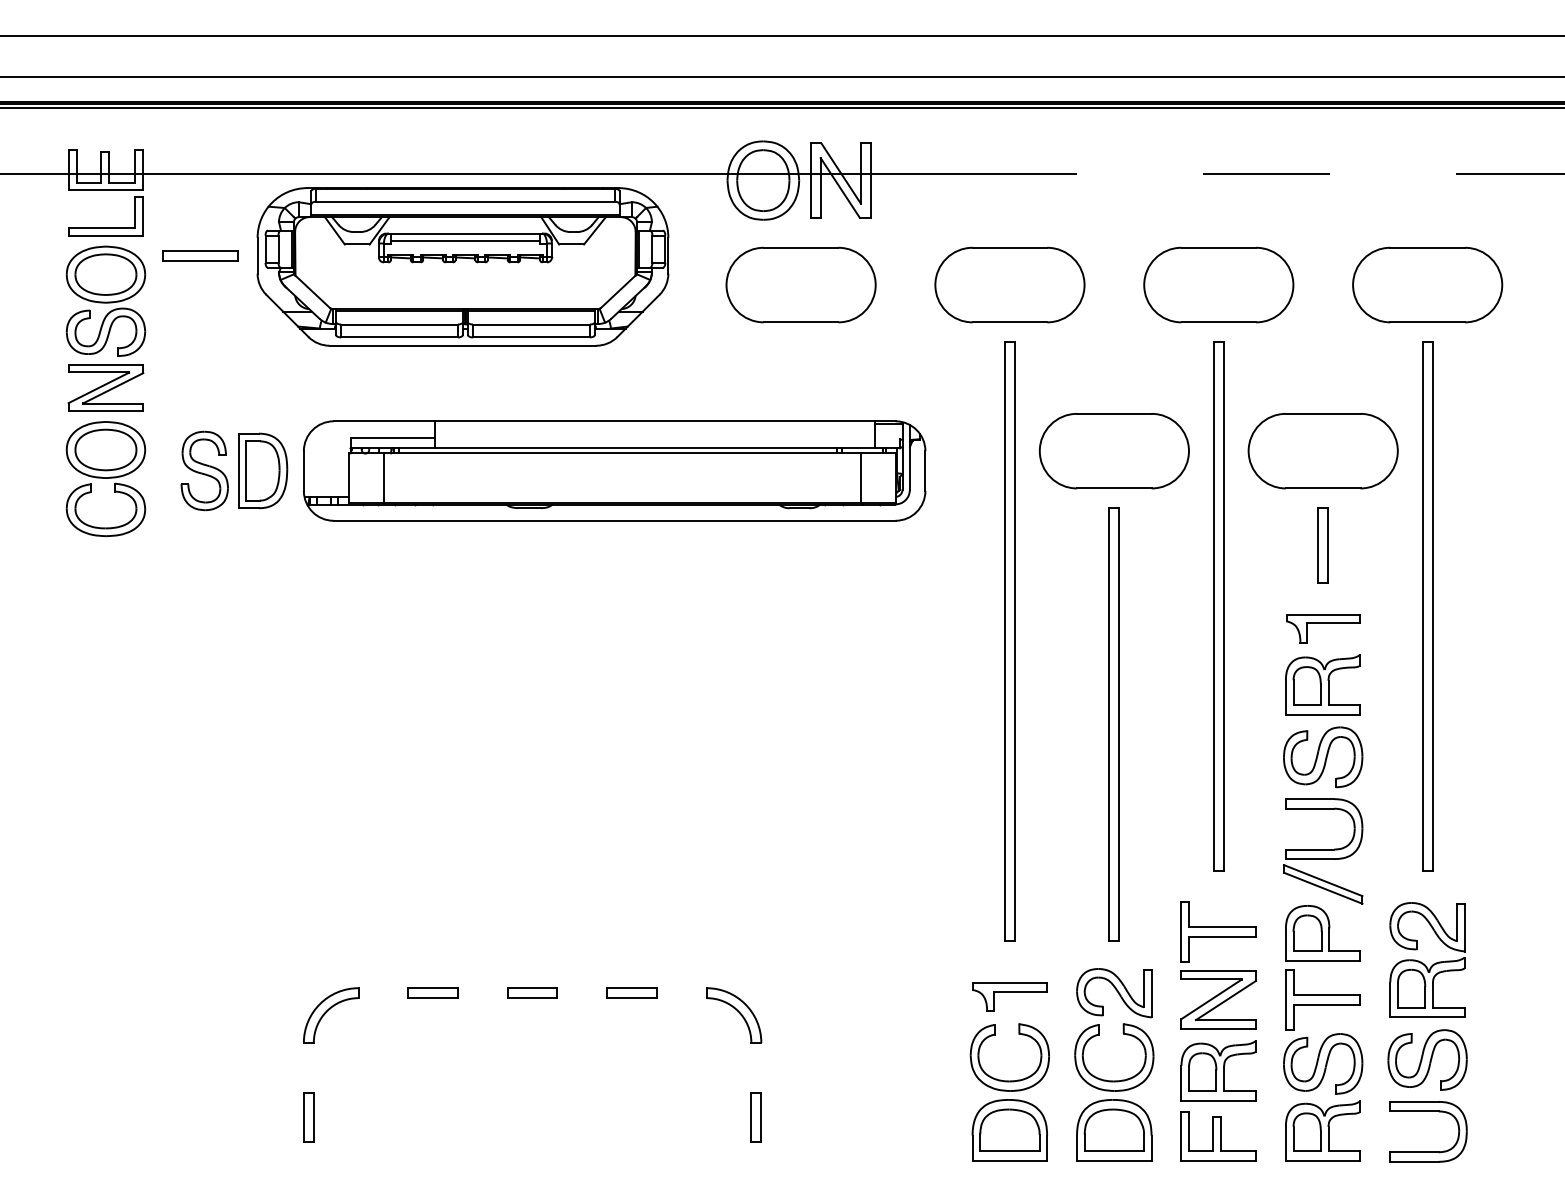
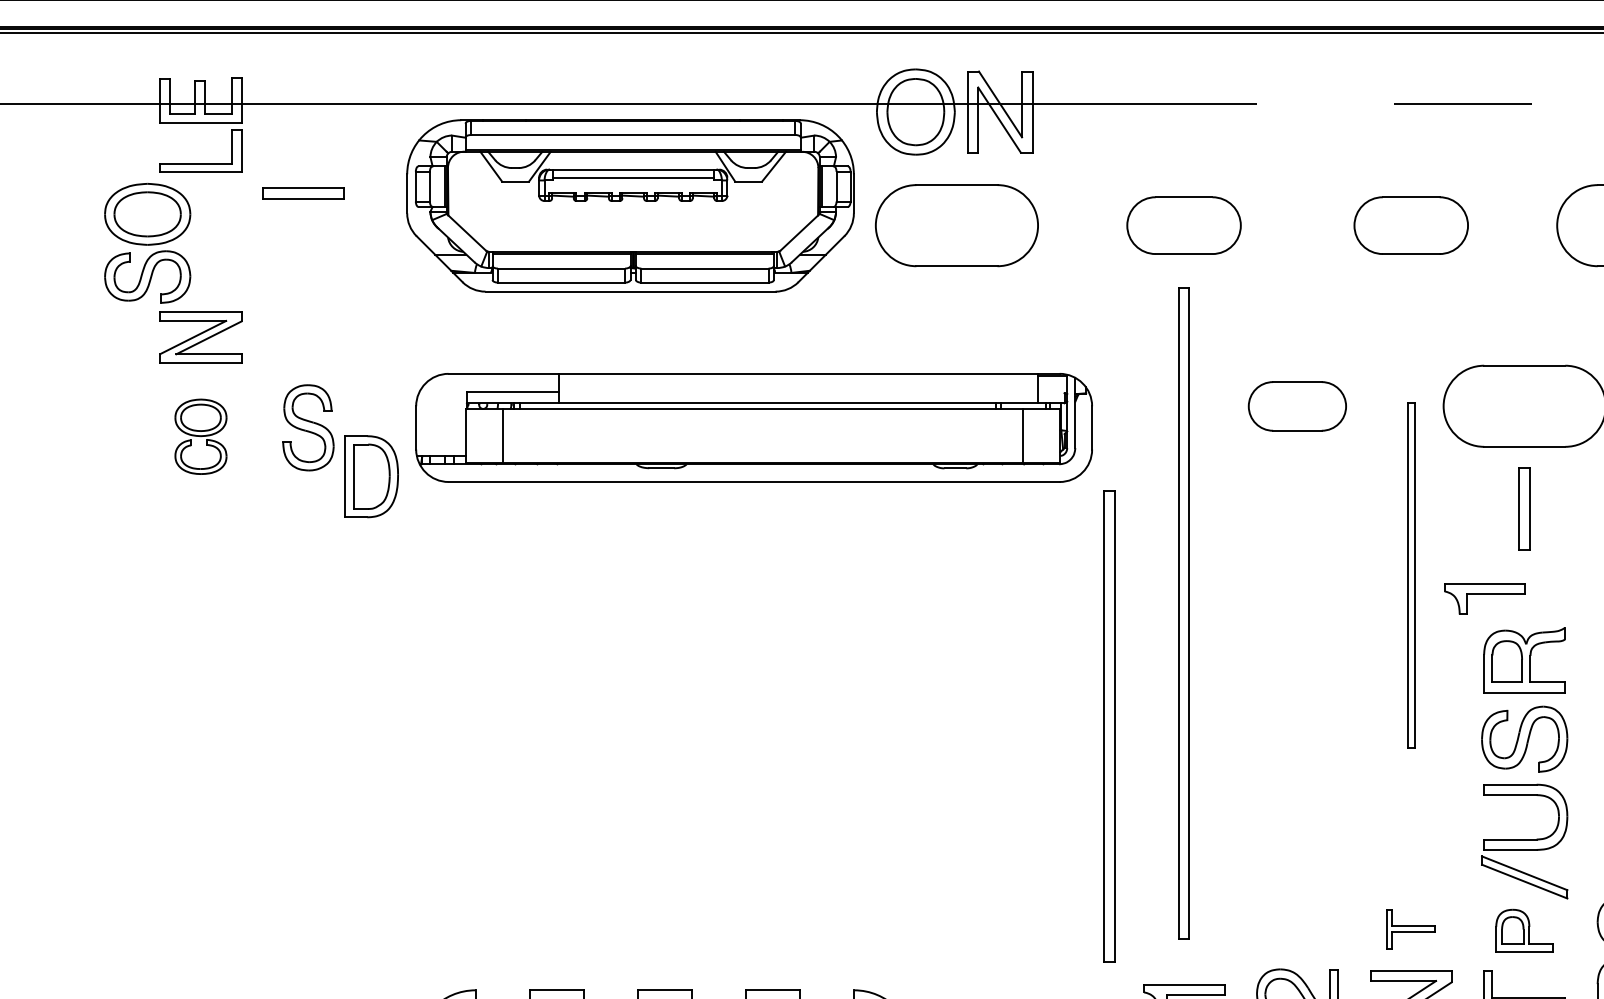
part: (462, 266) -> (630, 205), moved
part: (1009, 284) -> (1183, 225), size x0.7
part: (1218, 284) -> (1410, 225), size x0.7
part: (105, 300) -> (147, 242), moved
part: (1113, 451) -> (1296, 406), size x0.6
part: (263, 470) -> (372, 476), moved
part: (105, 479) -> (200, 437), size x0.6
part: (1218, 606) -> (1410, 575), size x0.6
part: (1323, 628) -> (1484, 599), moved
part: (1113, 724) -> (1108, 726), moved
part: (1218, 931) -> (1410, 928), size x0.6
part: (1322, 933) -> (1523, 930), size x0.7

